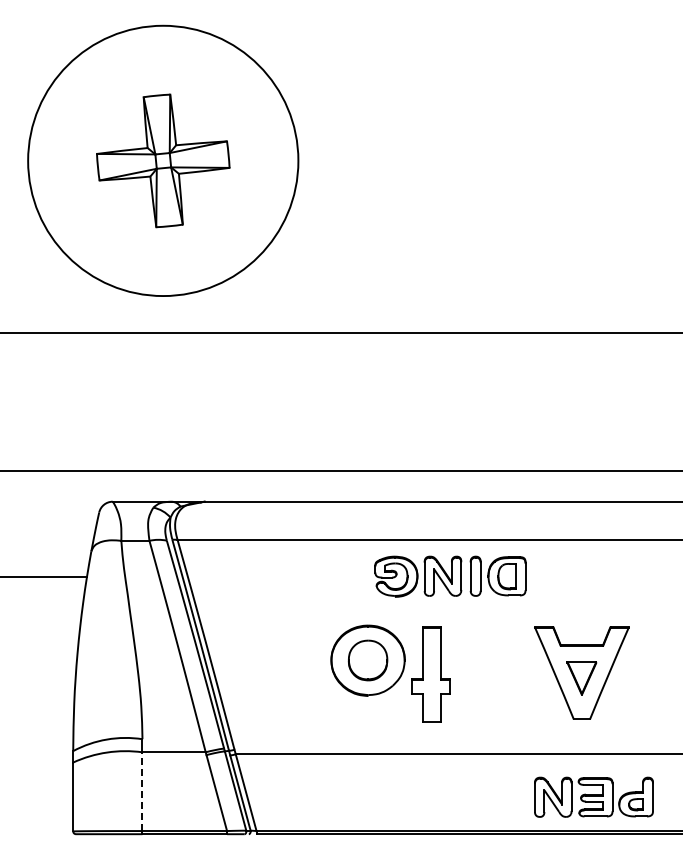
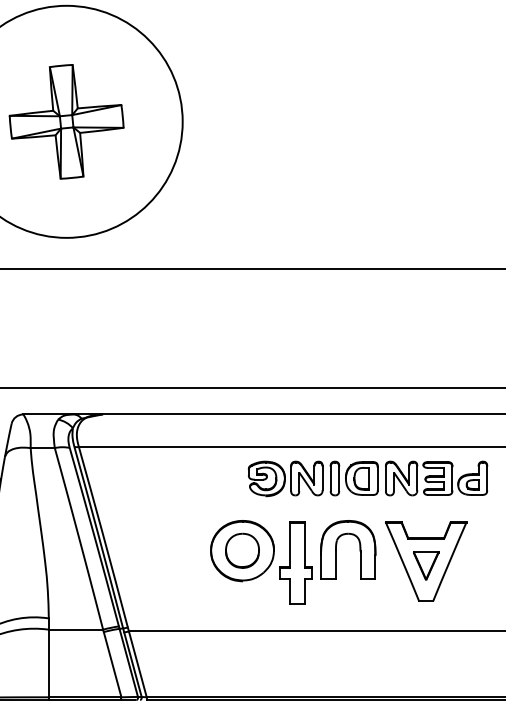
part: (477, 659) -> (336, 549), added
line: (142, 791) -> (48, 663), dashed -> solid
part: (593, 796) -> (436, 477), moved

